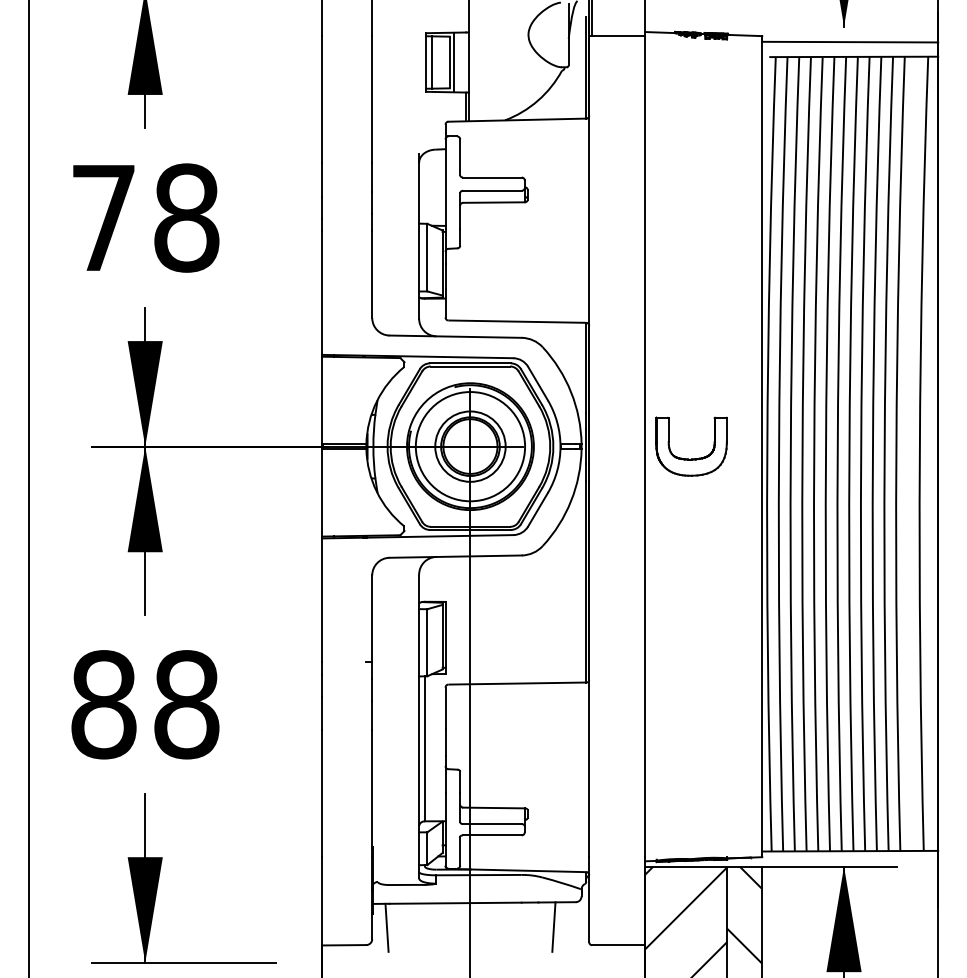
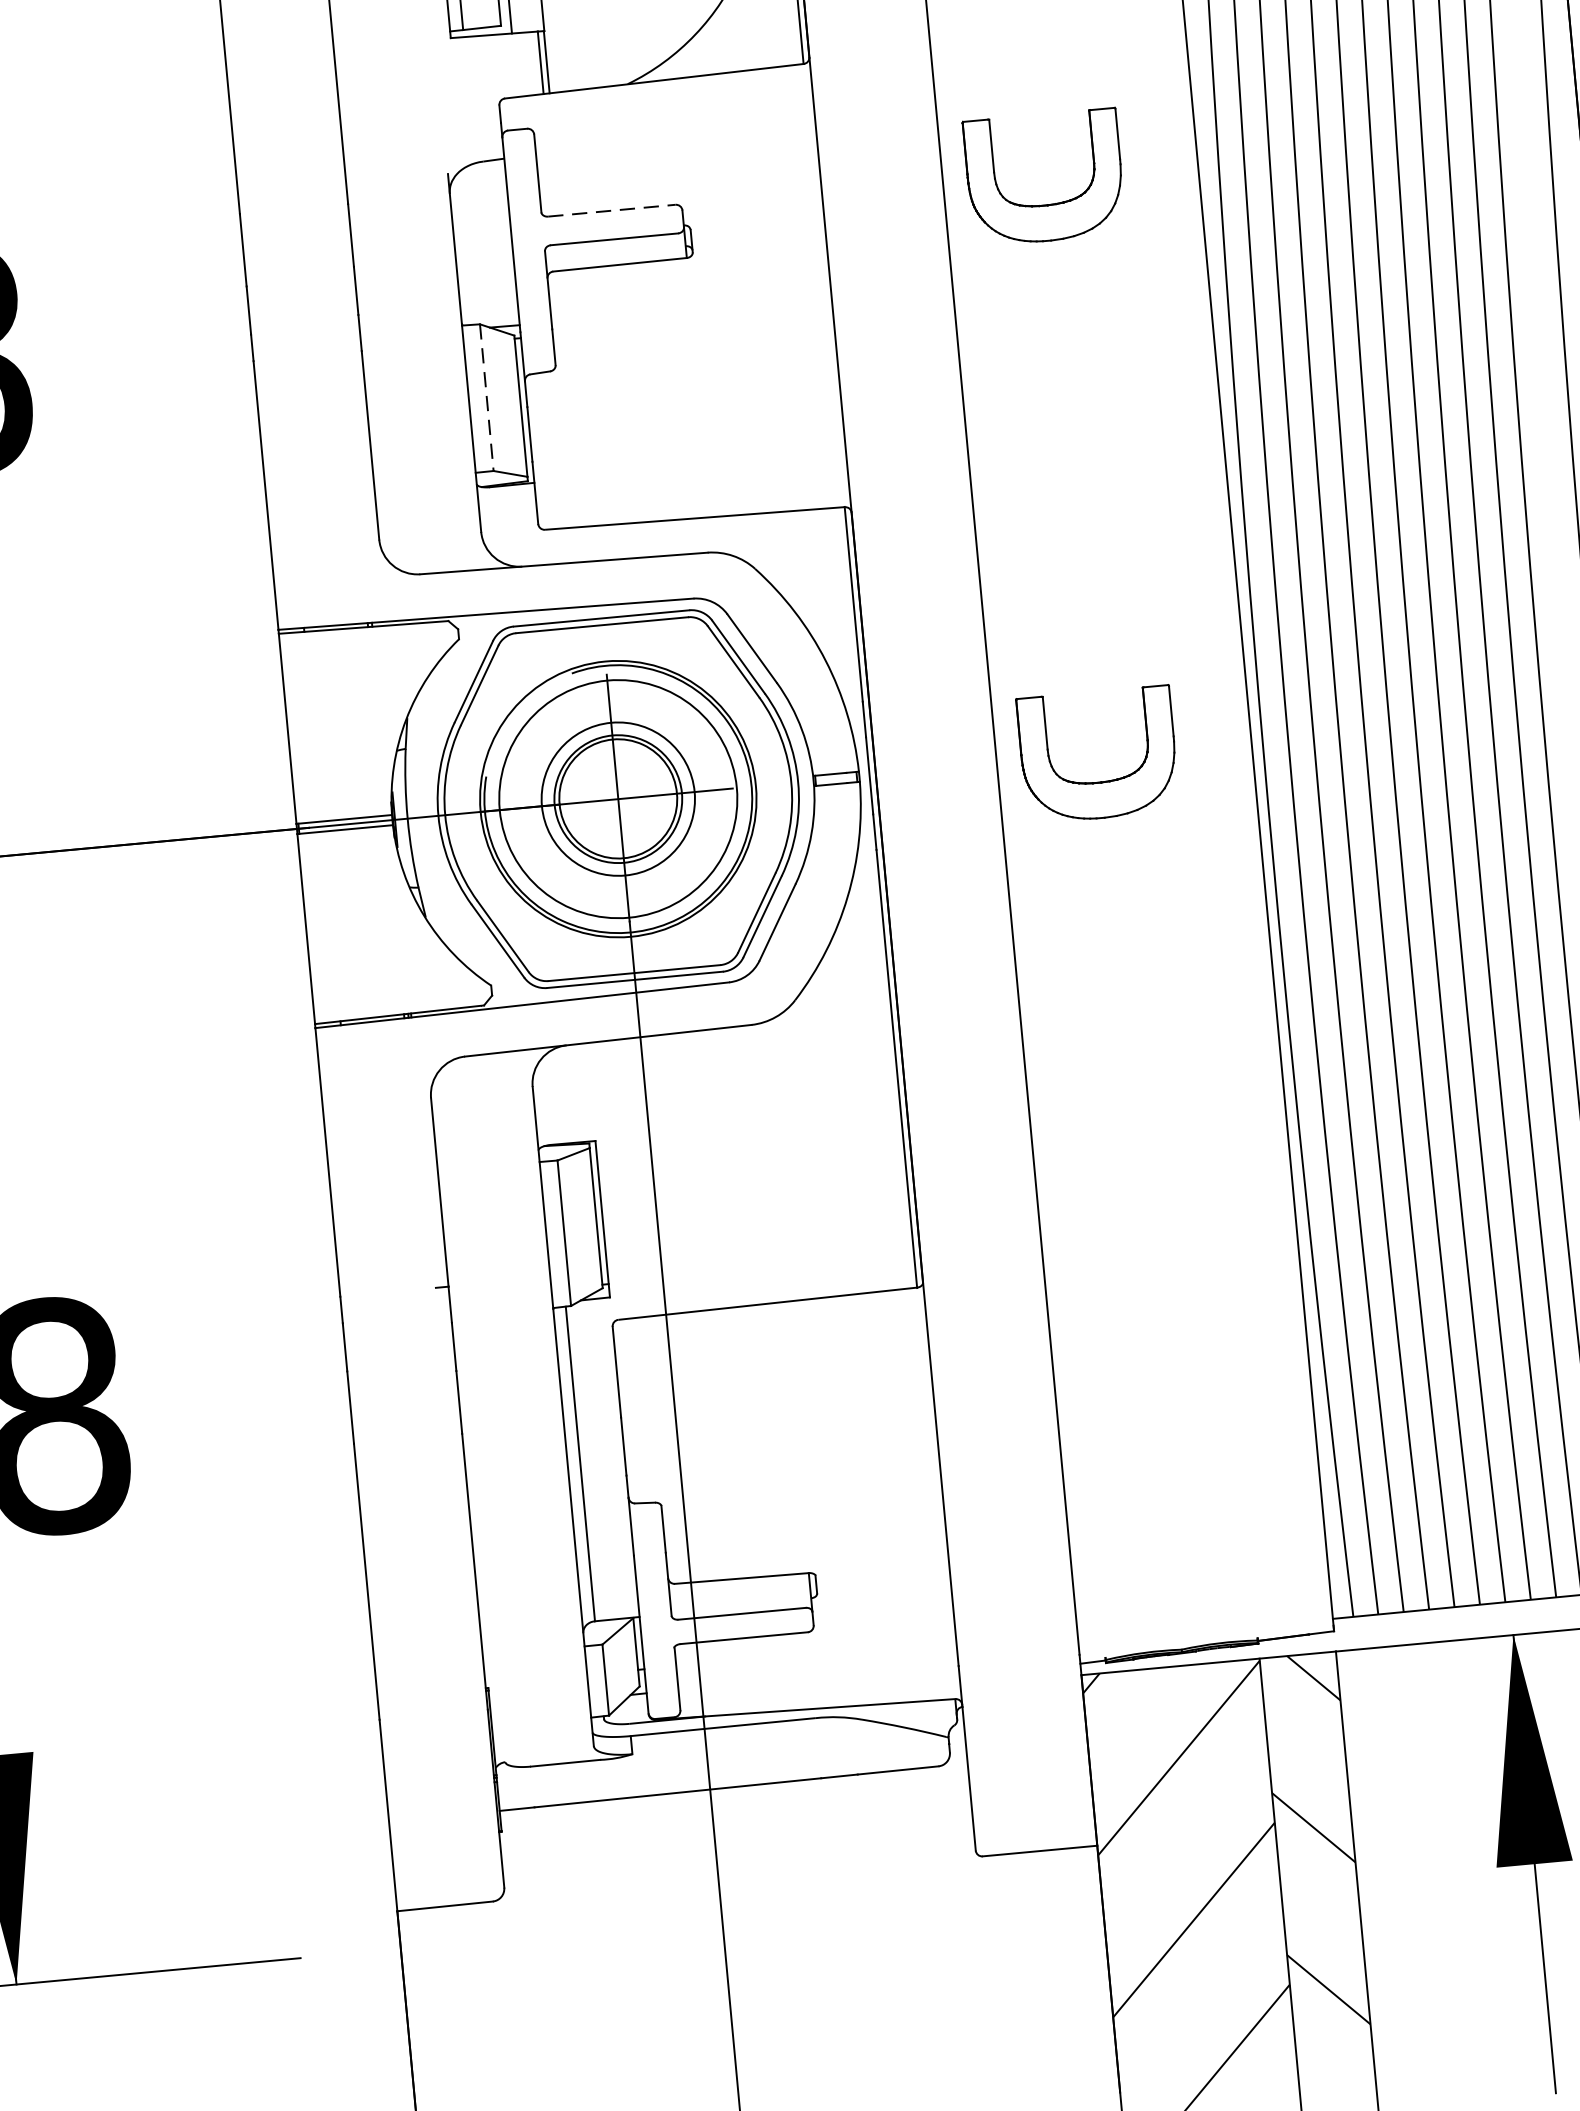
line: (492, 177) -> (611, 210), solid -> dashed
part: (691, 192) -> (1046, 203), added
line: (427, 257) -> (486, 397), solid -> dashed
line: (553, 926) -> (895, 1823), removed
line: (386, 927) -> (532, 1859), removed

